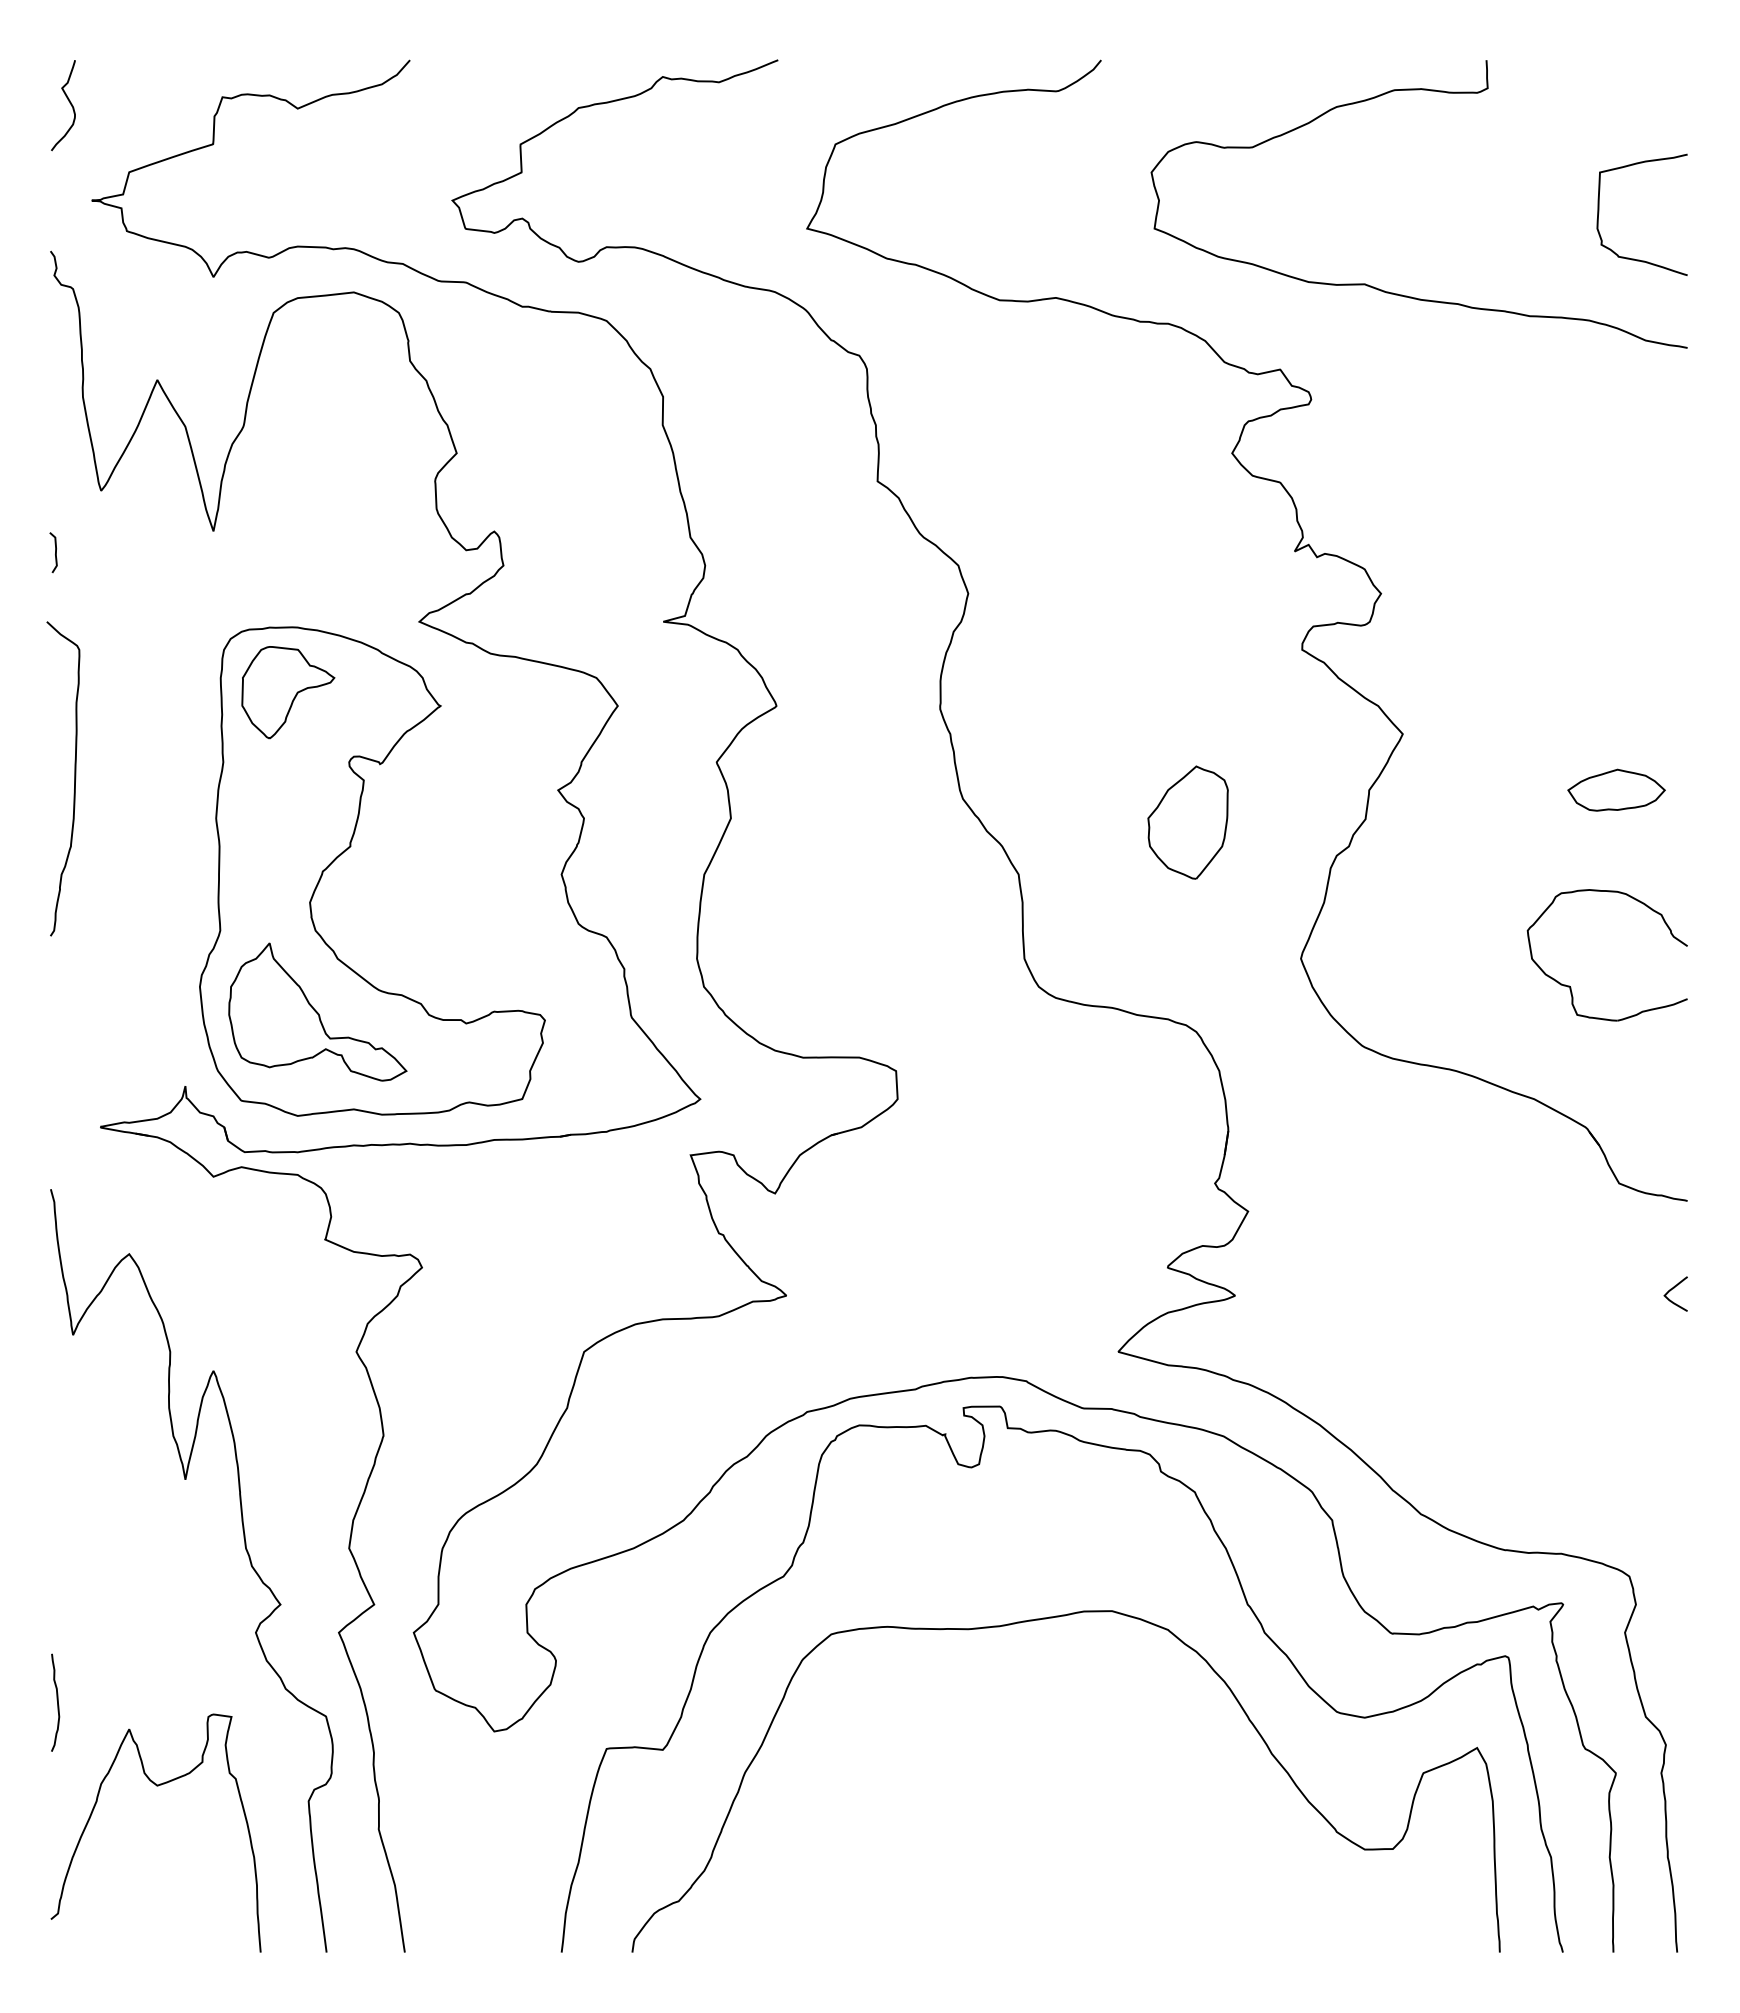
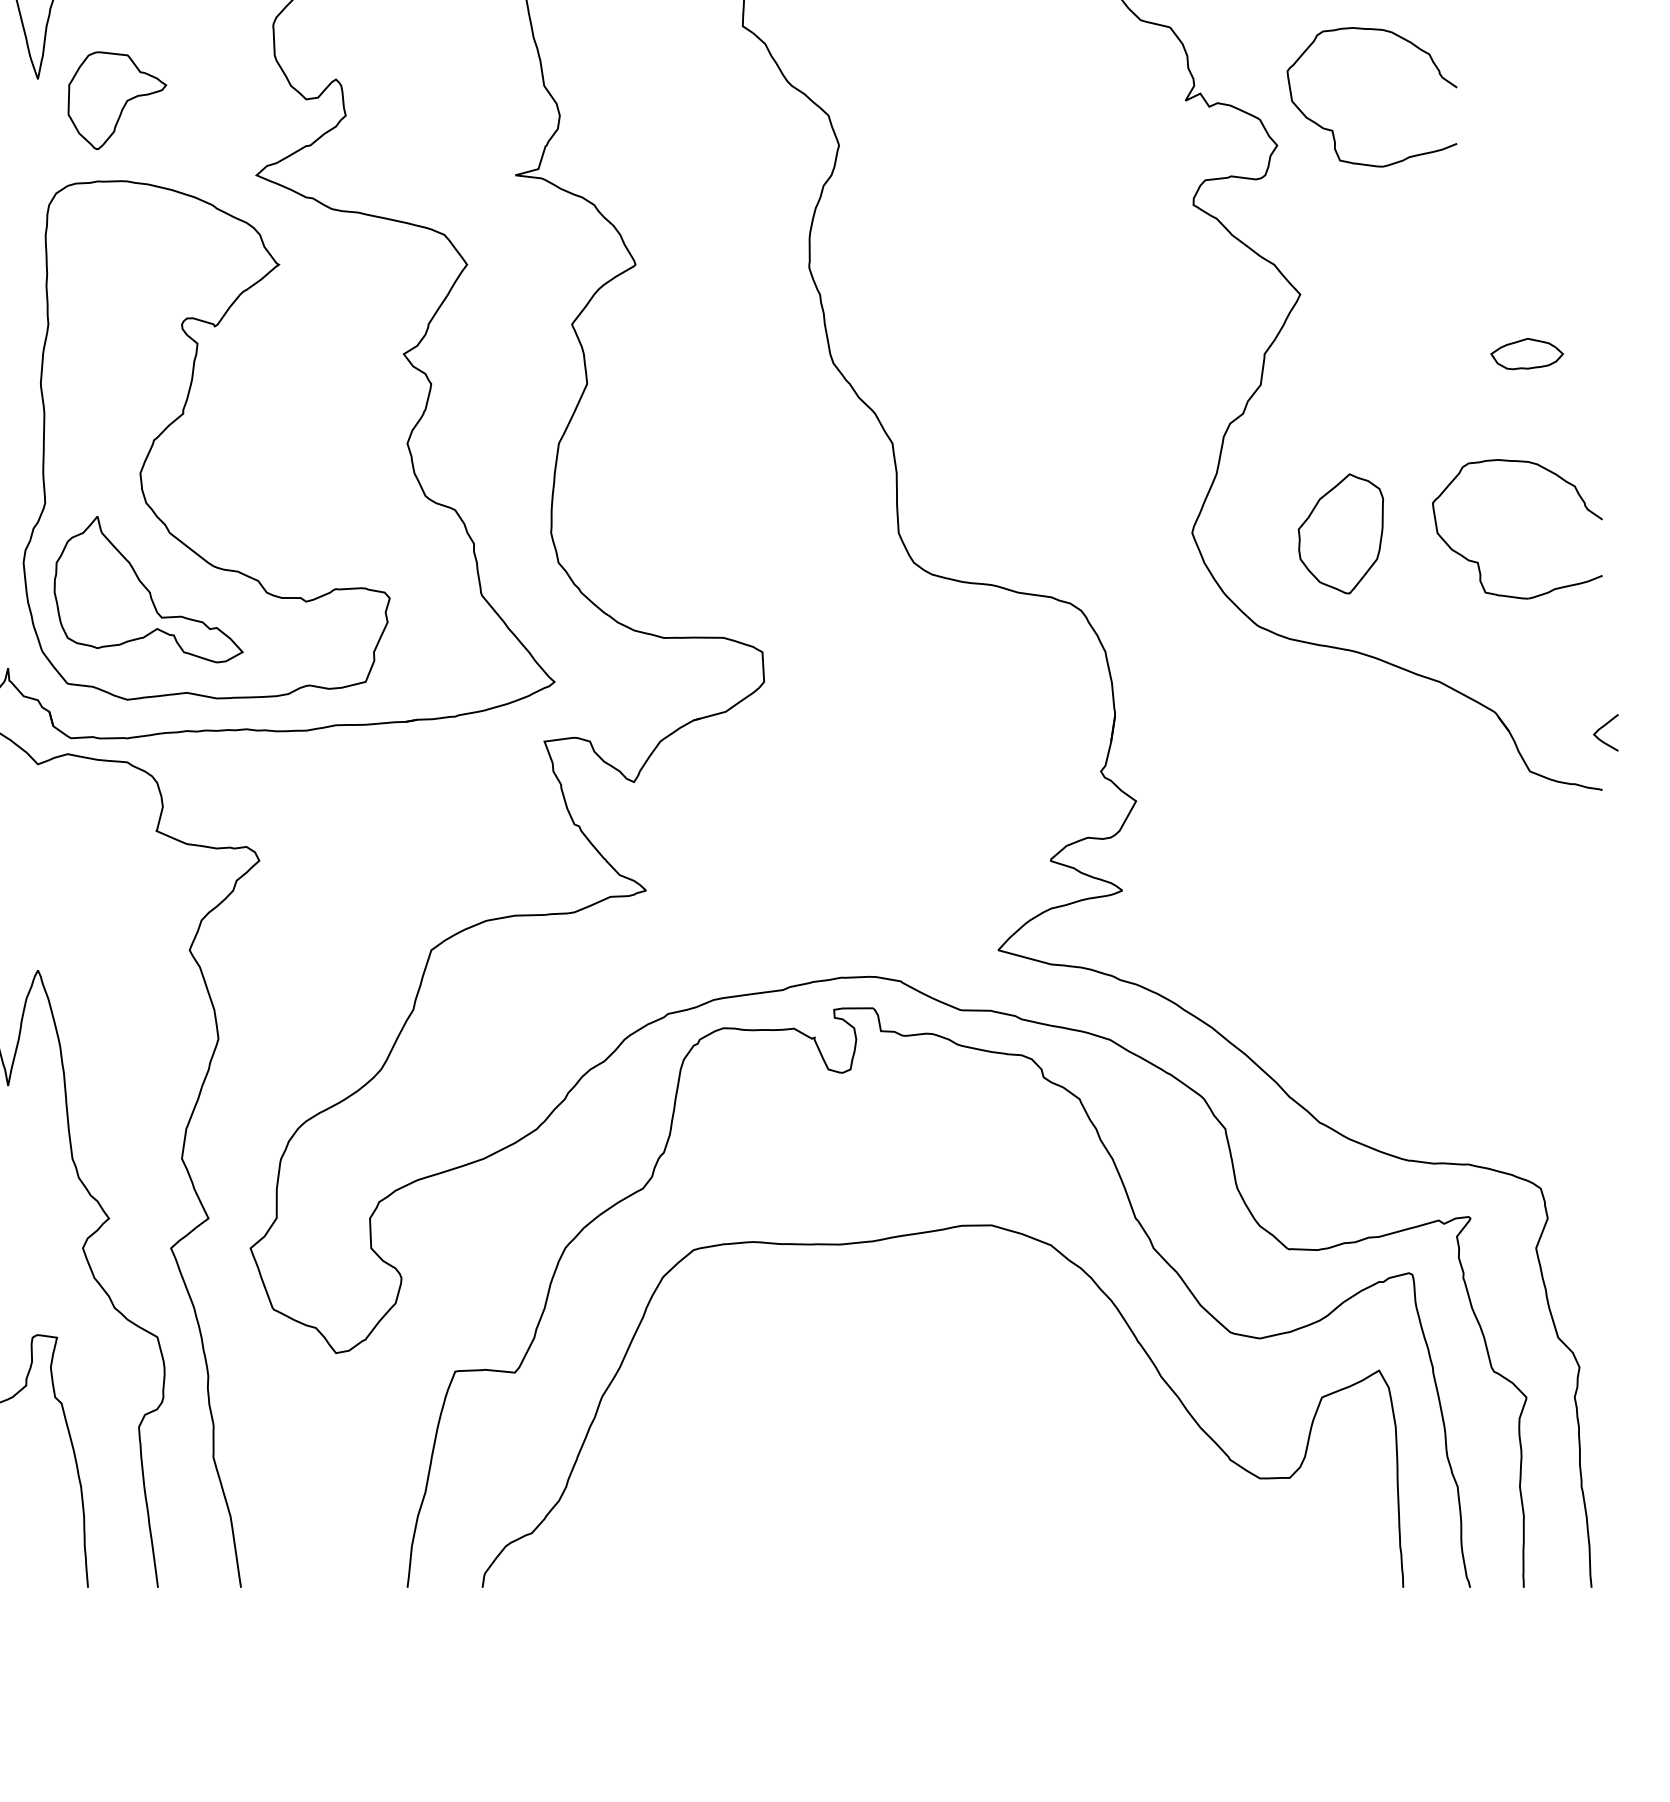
part: (1434, 580) -> (1333, 131), added
part: (288, 692) -> (117, 100), moved
part: (1616, 789) -> (1527, 353), size x0.7
part: (1187, 822) -> (1340, 533), moved
curve: (1672, 1289) -> (1602, 727), moved

